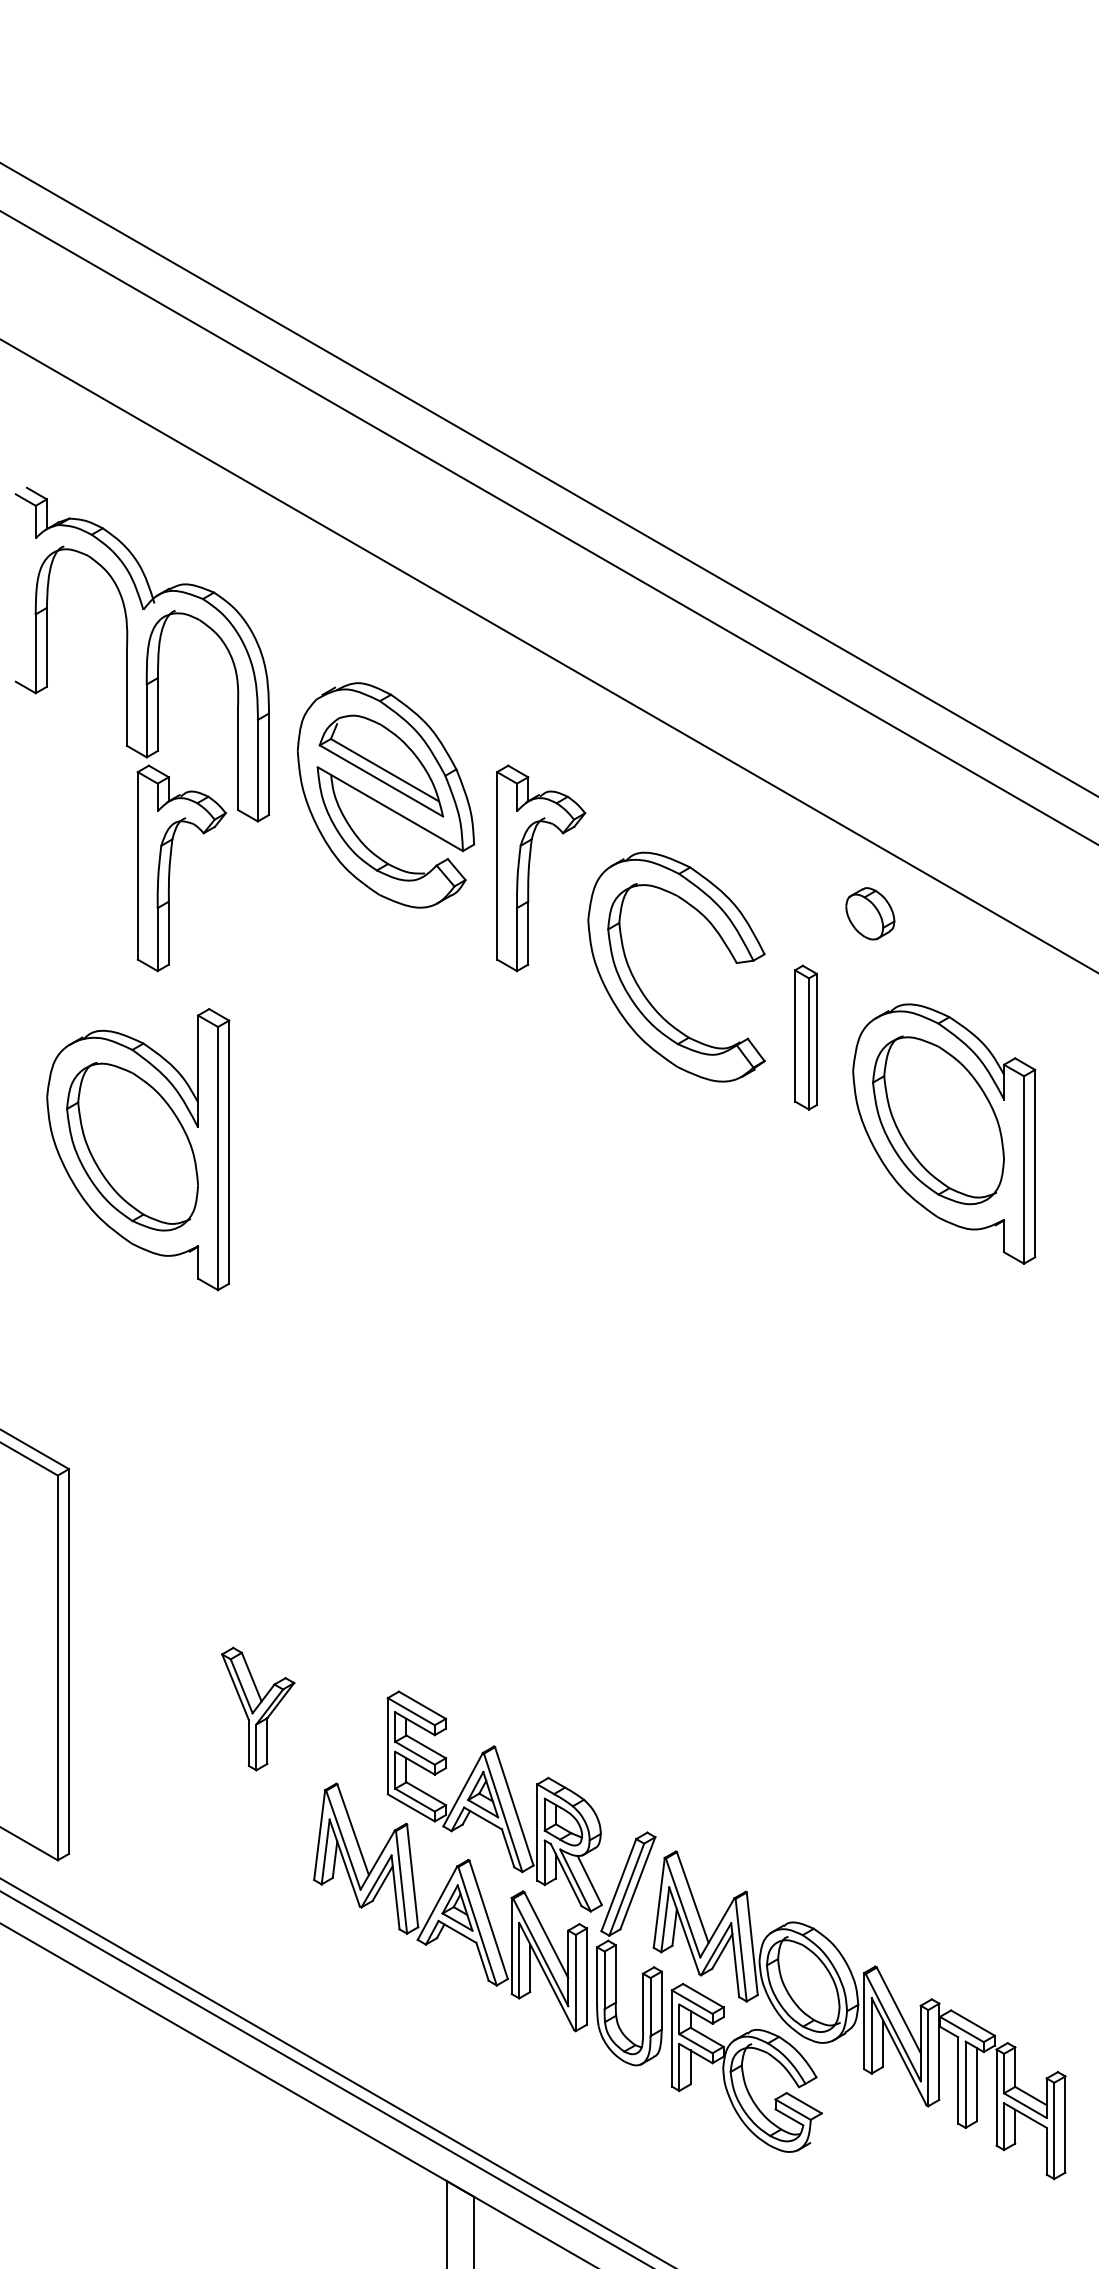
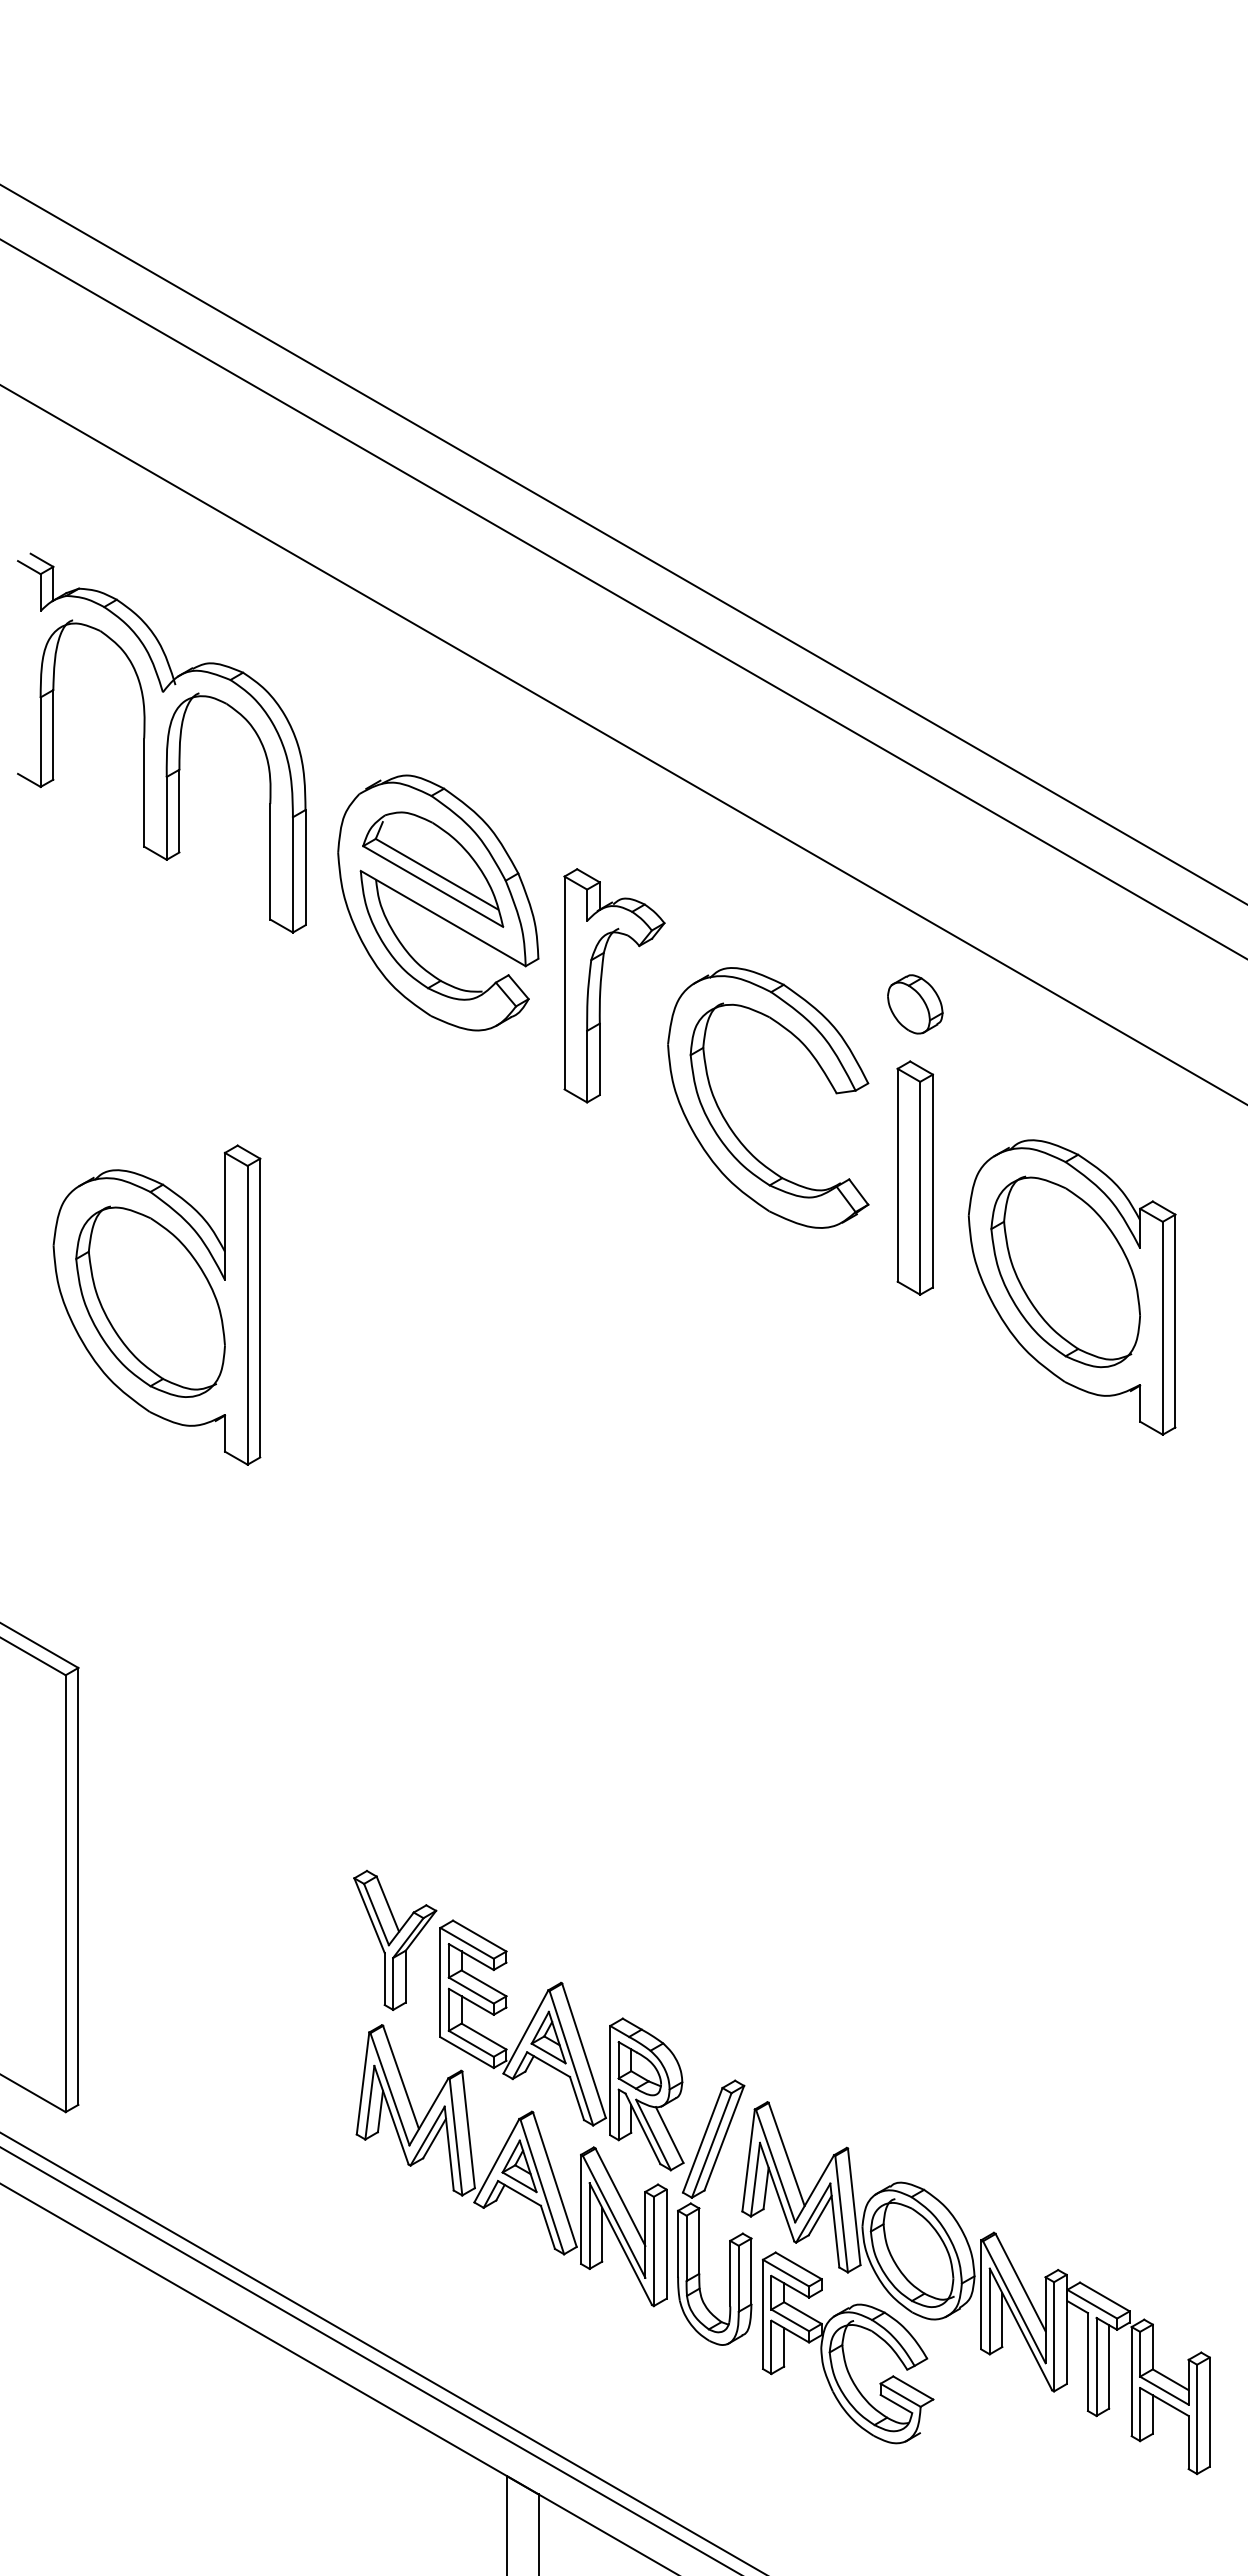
part: (170, 868) -> (193, 985), removed
part: (870, 913) -> (915, 1004), moved
part: (805, 1037) -> (914, 1177), size x1.43
part: (258, 1708) -> (395, 1939), moved

